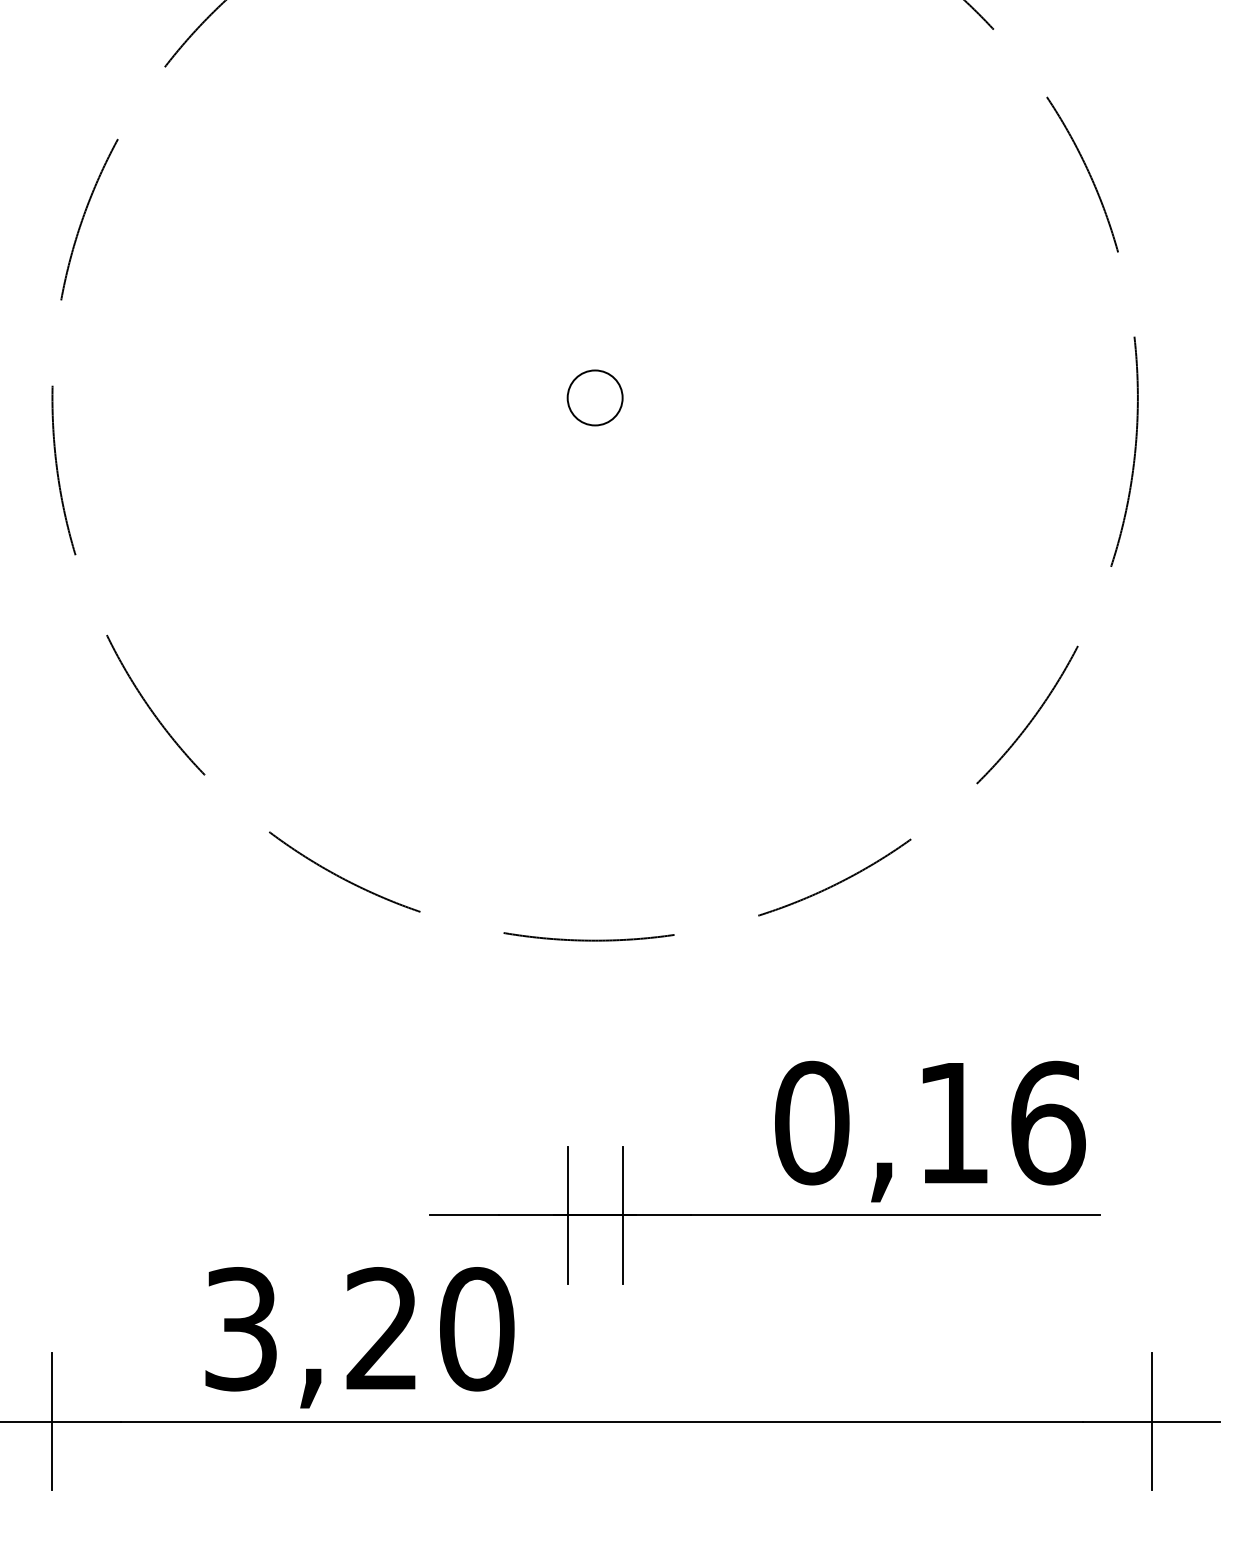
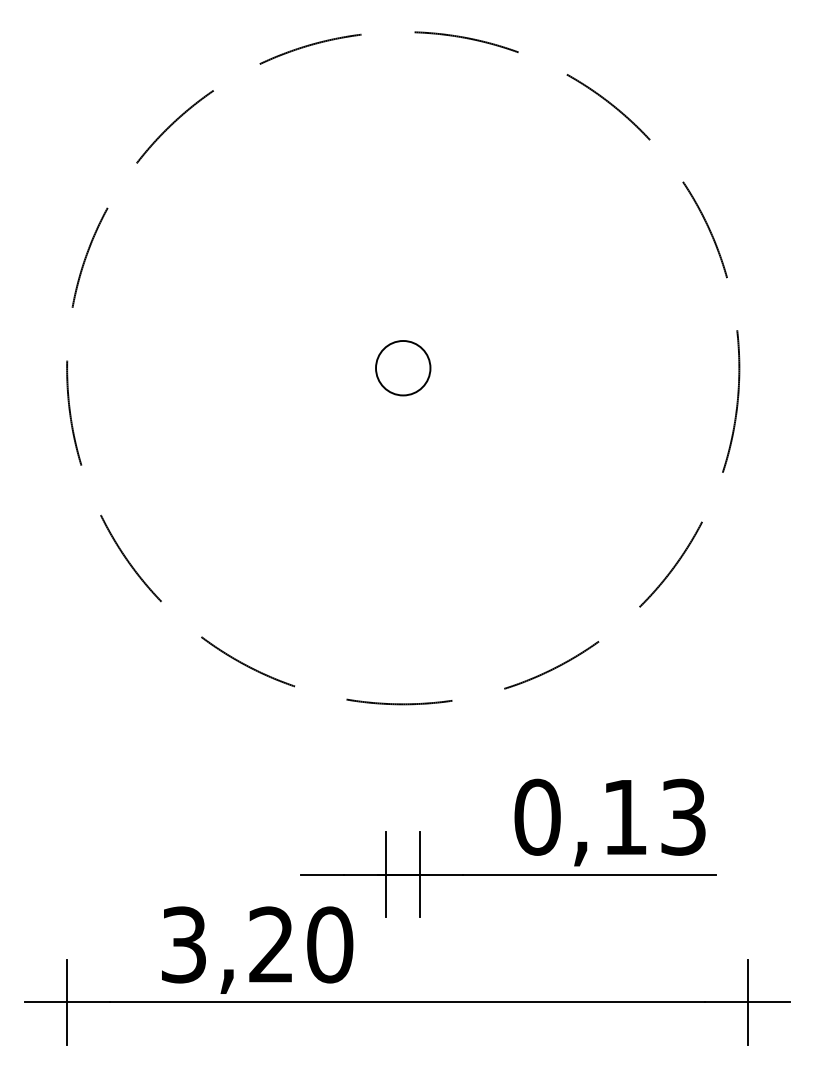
circle: (595, 398) -> (403, 368), size x1.6
text: (1049, 1121) -> (684, 816), 0,16 -> 0,13

